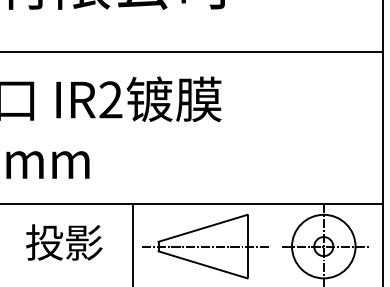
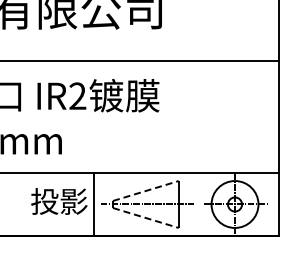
line: (203, 227) -> (146, 190), solid -> dashed
text: (64, 242) -> (59, 201), moved
line: (203, 265) -> (146, 218), solid -> dashed

